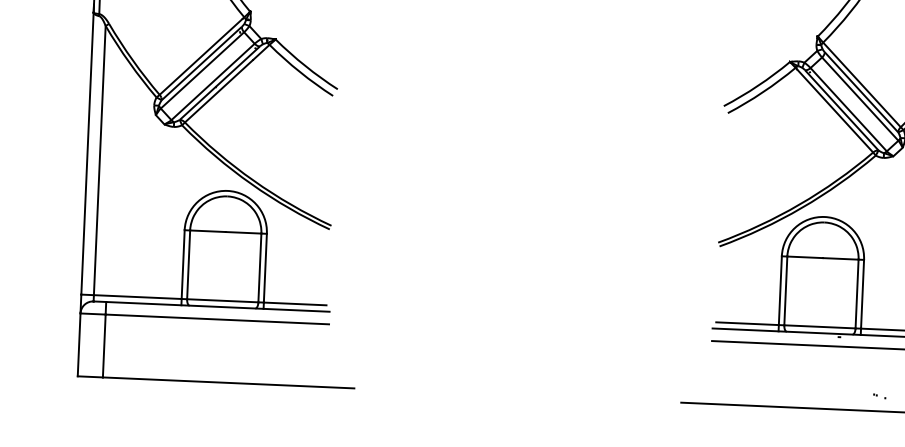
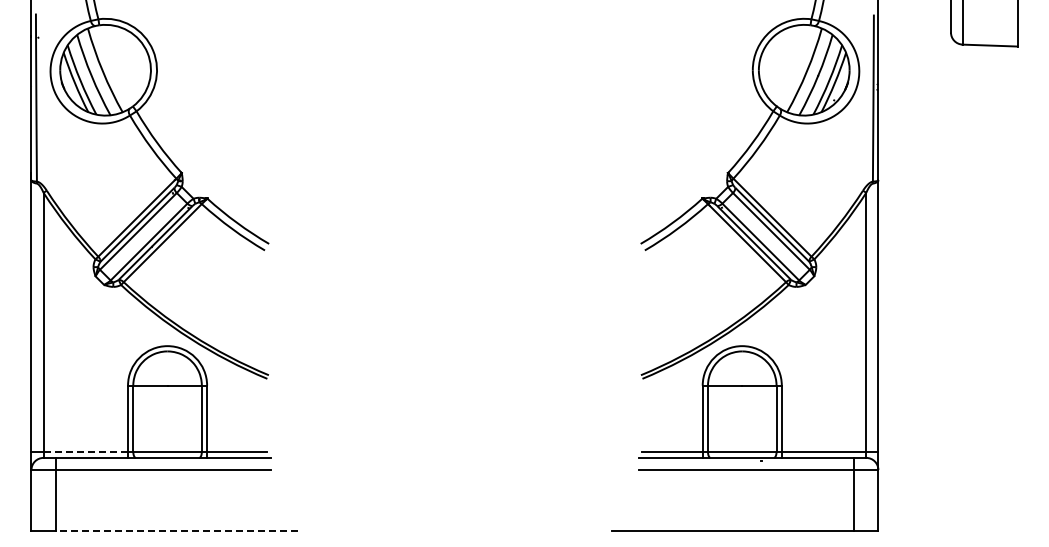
line: (138, 296) -> (86, 451), solid -> dashed
line: (228, 382) -> (176, 530), solid -> dashed

